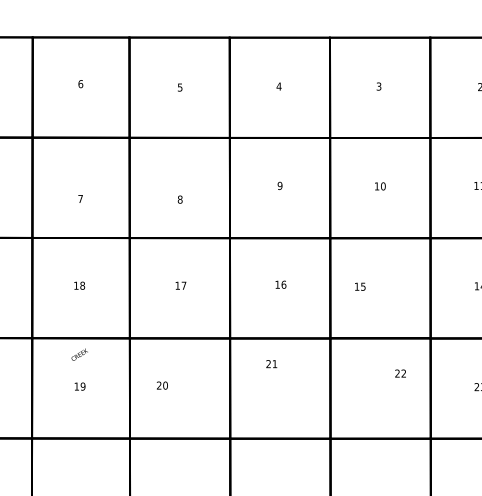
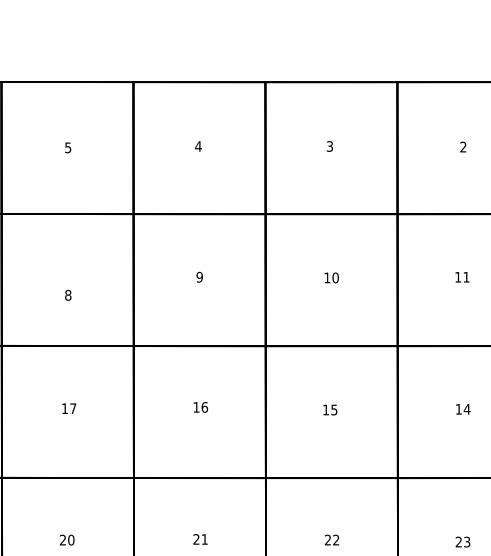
text: (360, 286) -> (330, 409), moved
text: (271, 364) -> (200, 539), moved
text: (400, 373) -> (331, 539), moved
text: (162, 385) -> (67, 539), moved

